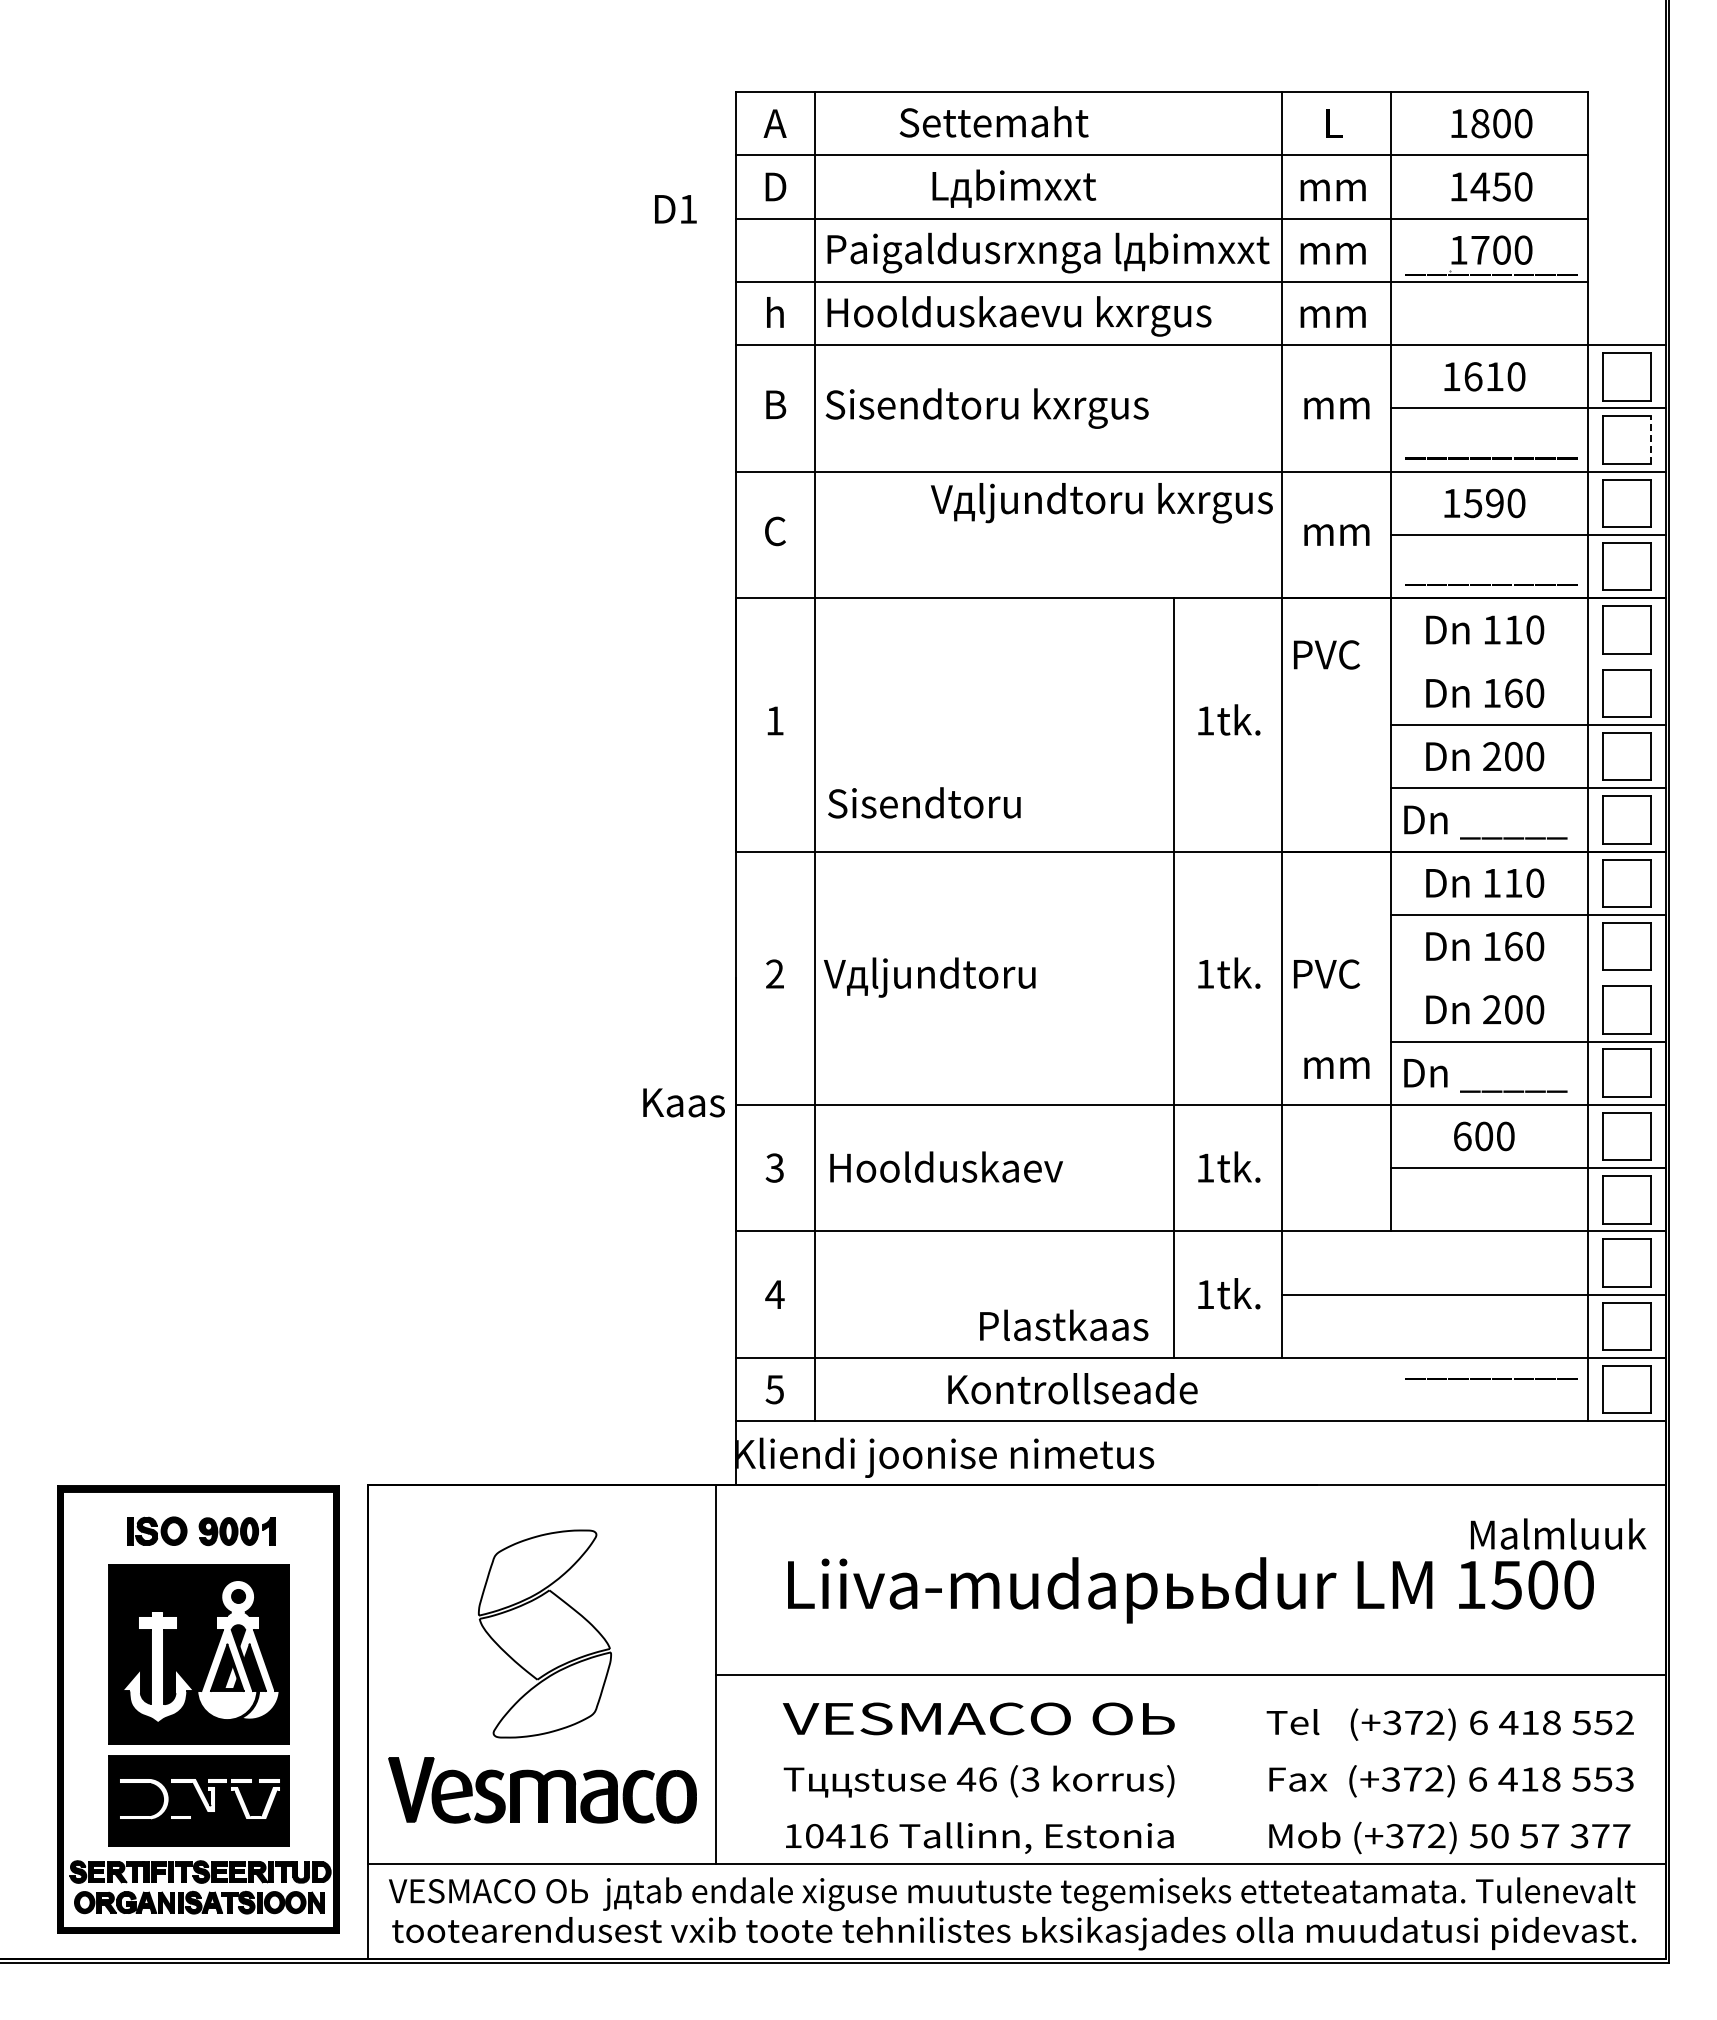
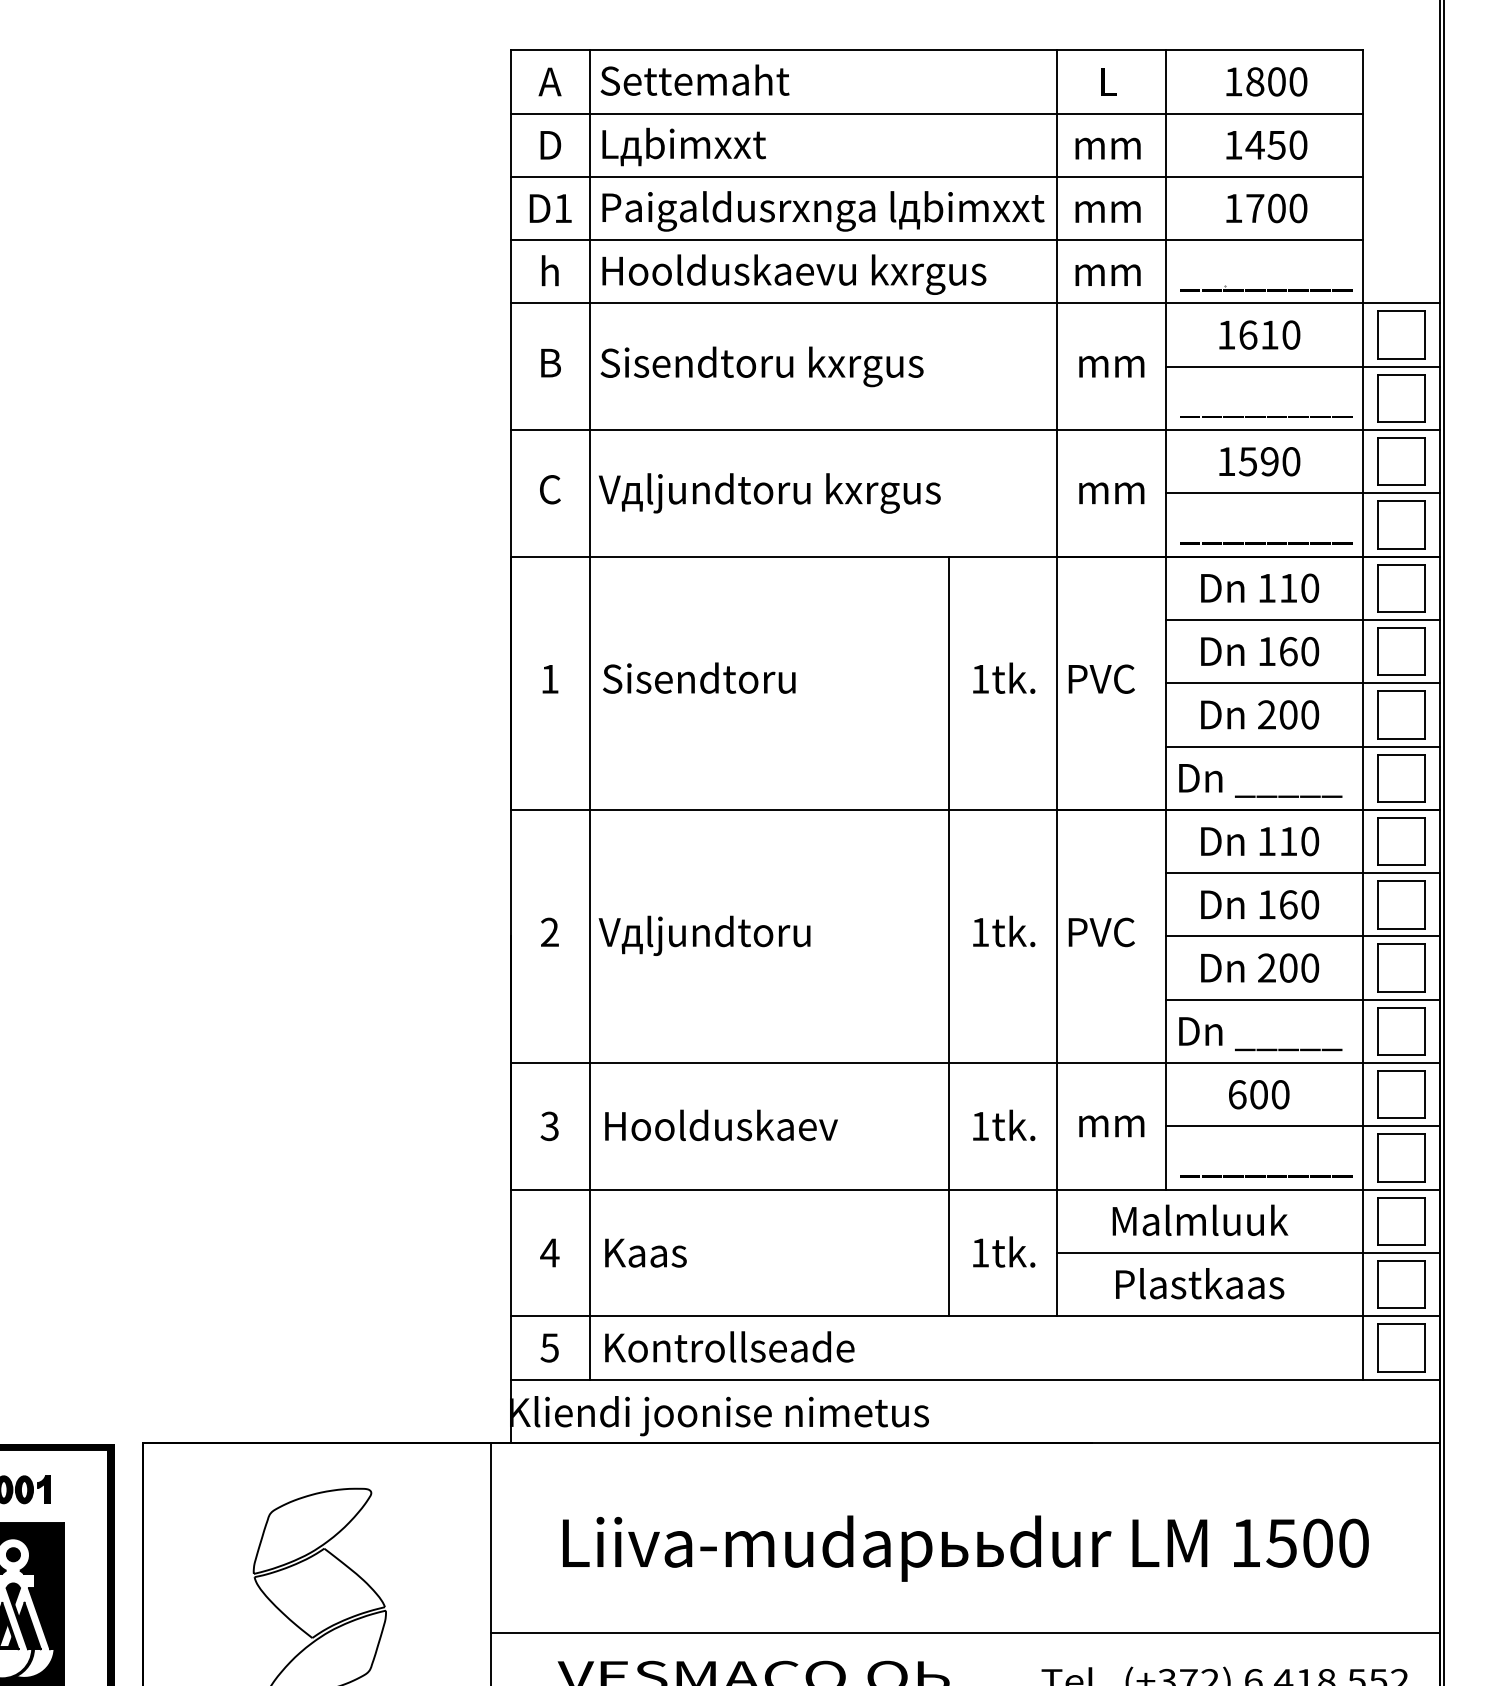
text: (993, 121) -> (694, 79), moved
text: (1014, 188) -> (684, 146), moved
text: (675, 209) -> (550, 208), moved
part: (1491, 272) -> (1266, 287), moved
line: (1650, 440) -> (1425, 398), dashed -> solid
text: (1101, 503) -> (769, 493), moved
text: (1326, 654) -> (1101, 678), moved
line: (1528, 661) -> (1303, 619), added
text: (924, 802) -> (699, 677), moved
line: (1528, 978) -> (1303, 936), added
text: (1336, 1067) -> (1111, 1125), moved
text: (683, 1102) -> (645, 1252), moved
text: (1064, 1324) -> (1200, 1282), moved
text: (1491, 1378) -> (1266, 1175), moved
text: (1072, 1388) -> (729, 1346), moved
text: (1558, 1533) -> (1200, 1219), moved

